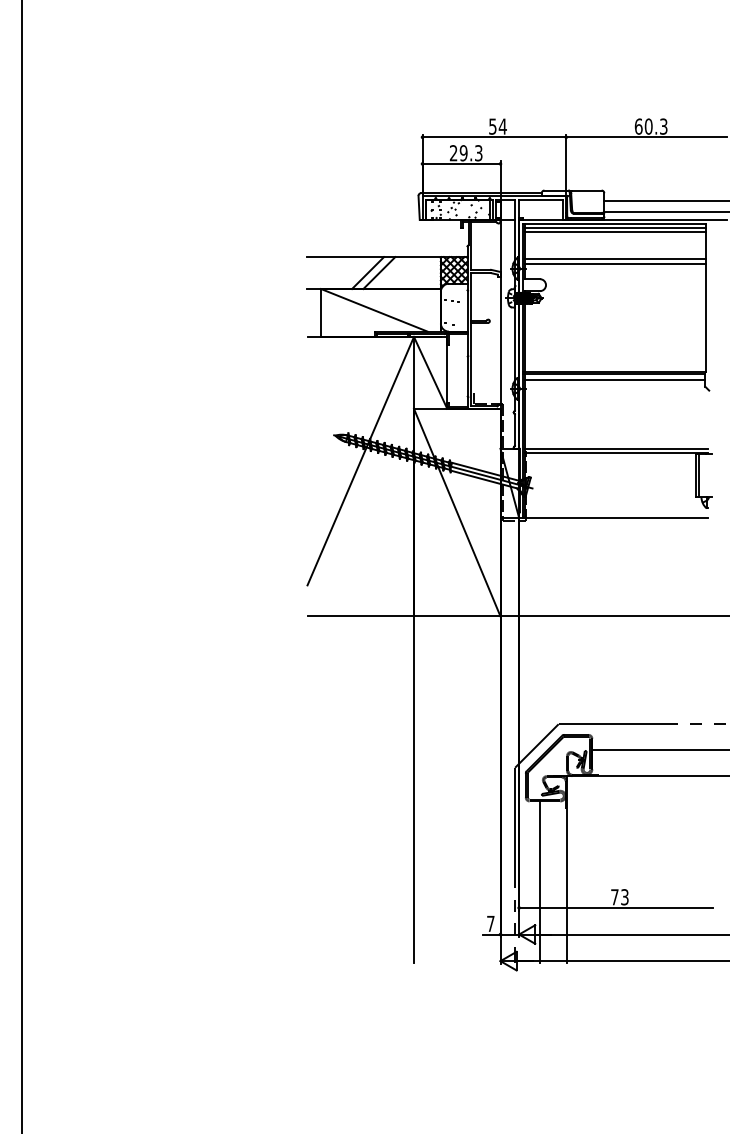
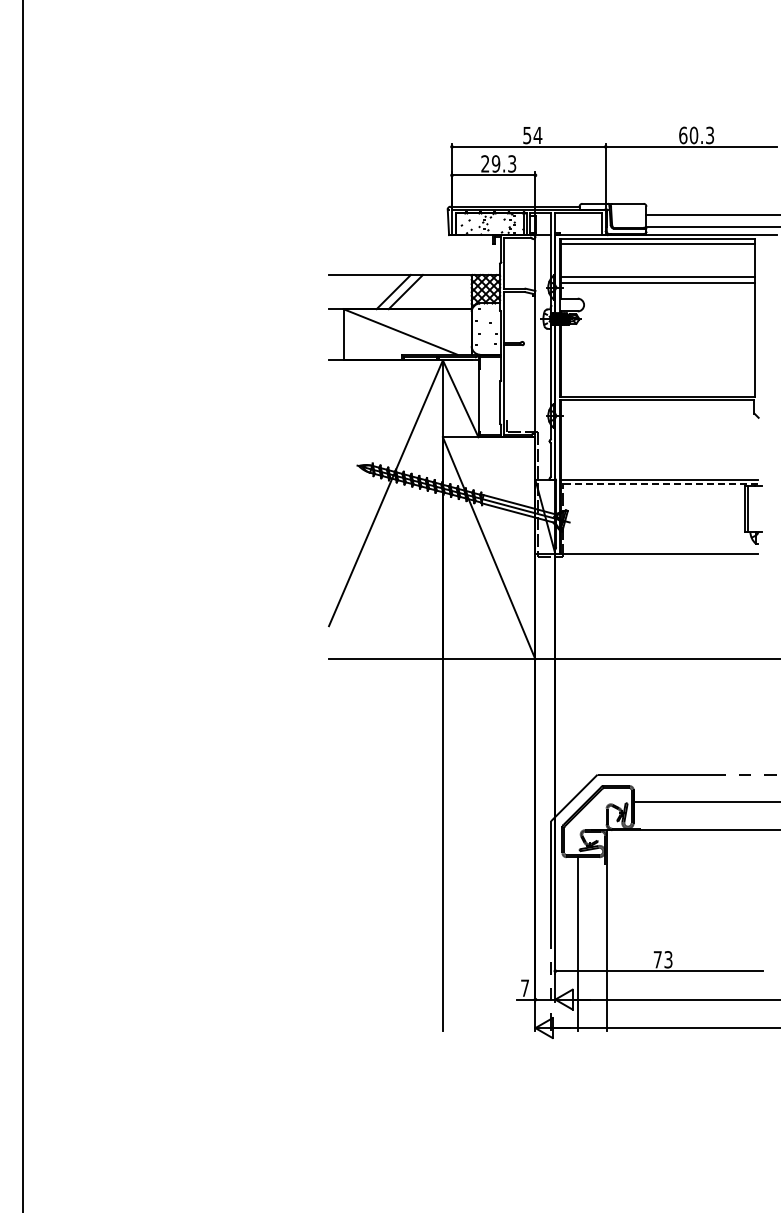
line: (614, 231) -> (657, 247), removed
line: (614, 379) -> (657, 405), removed
line: (615, 452) -> (658, 484), solid -> dashed

